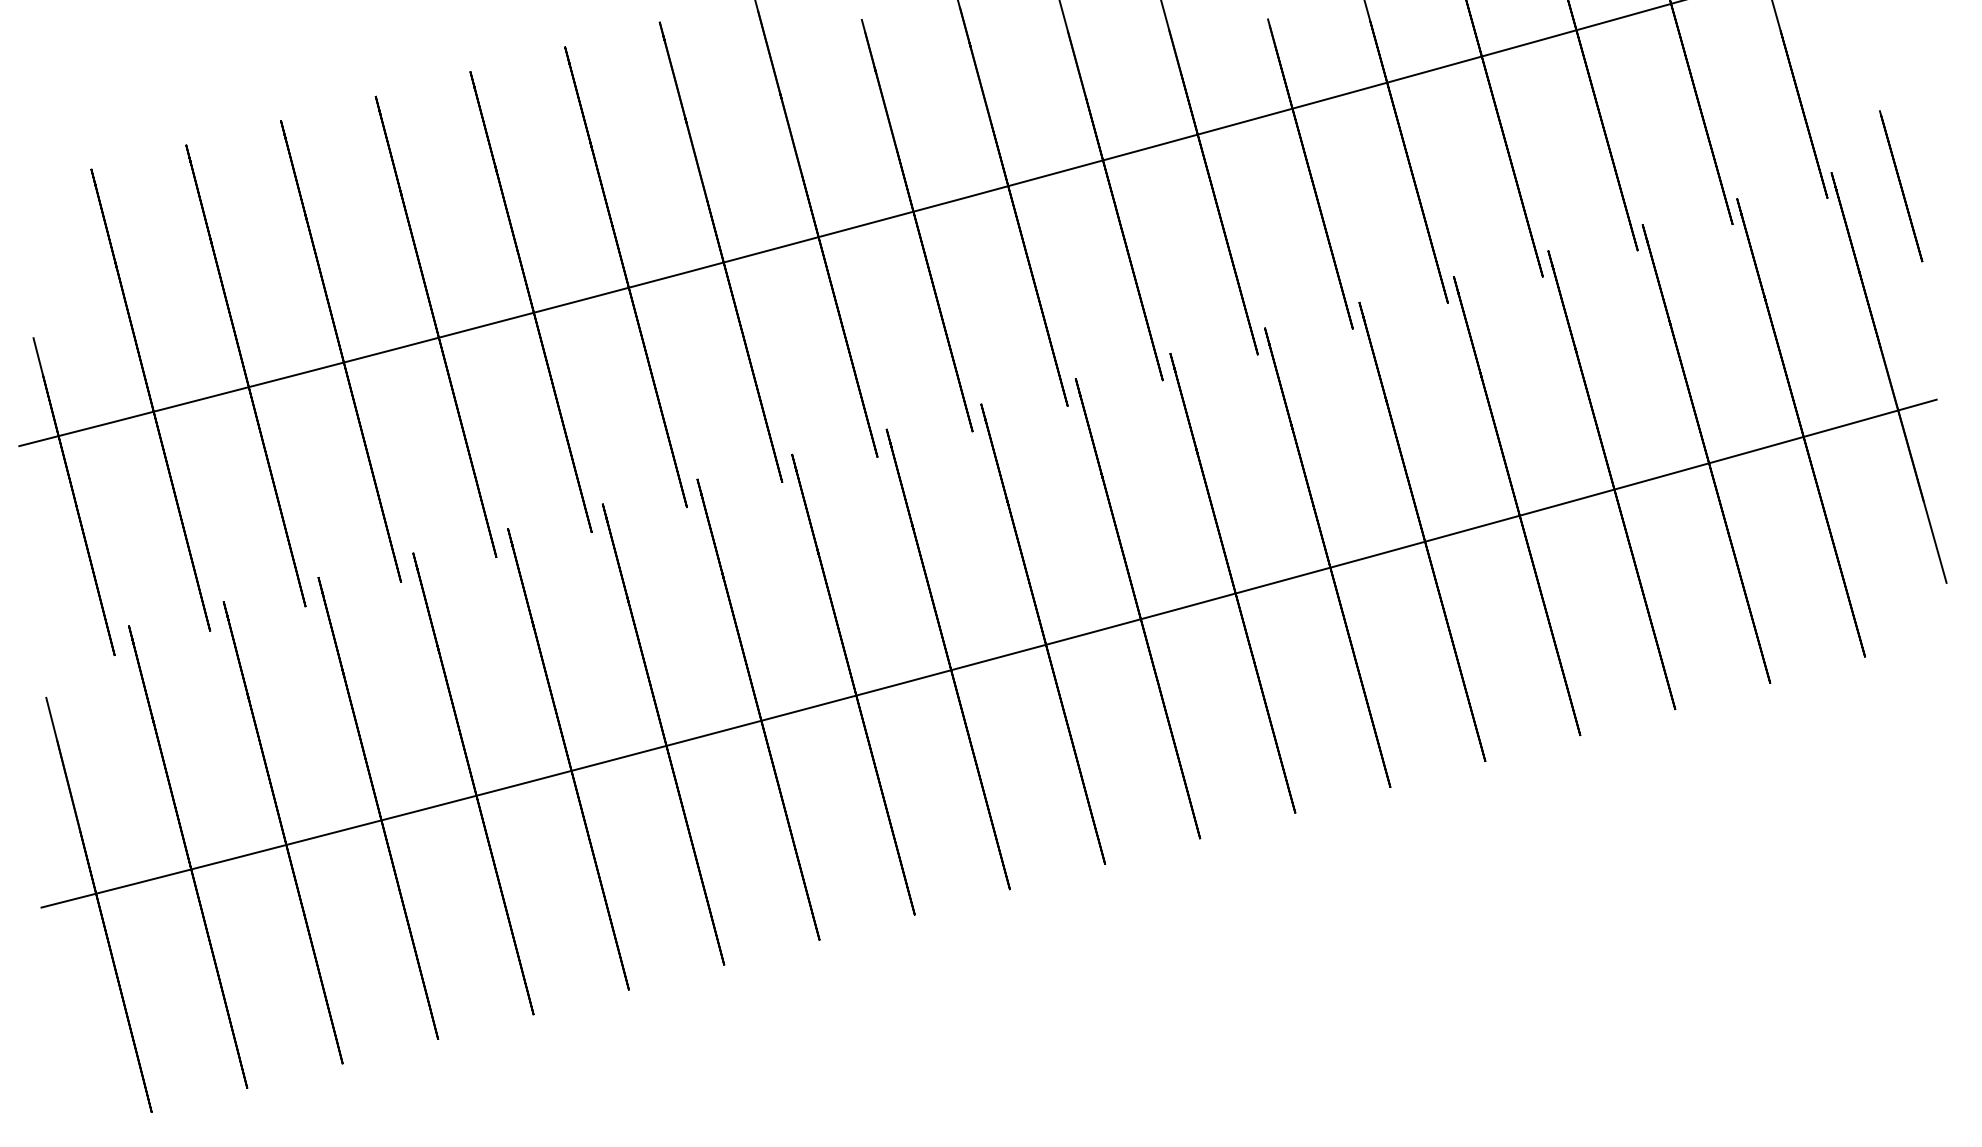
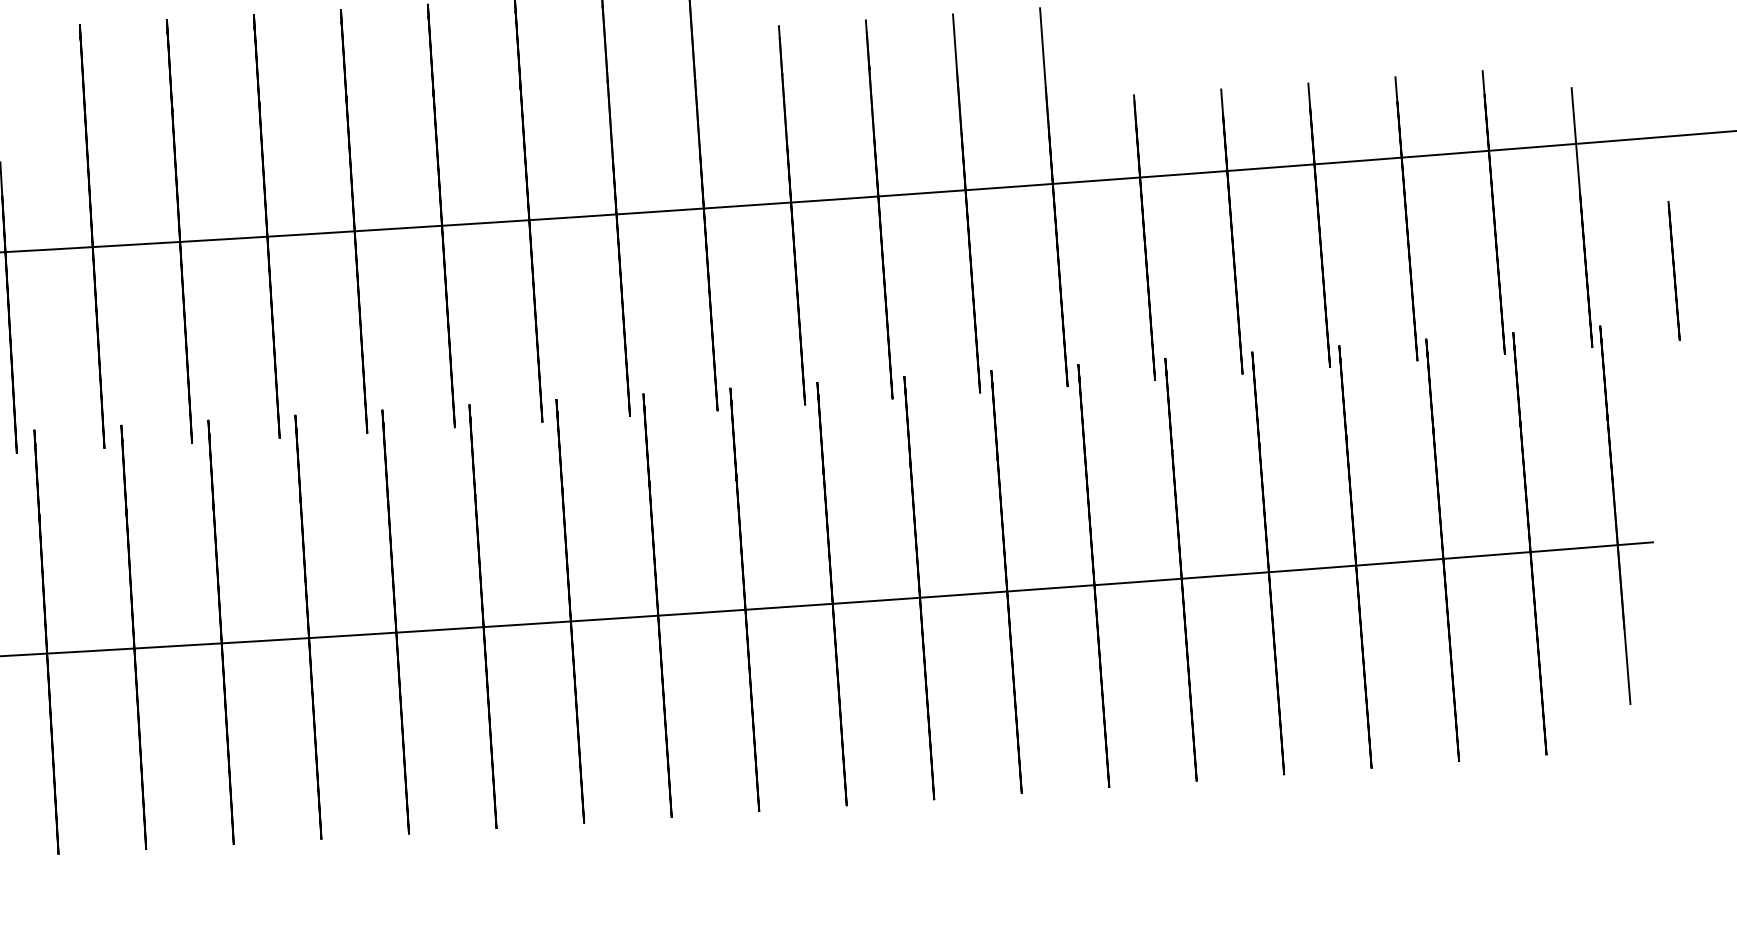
line: (1901, 186) -> (1674, 271), moved

